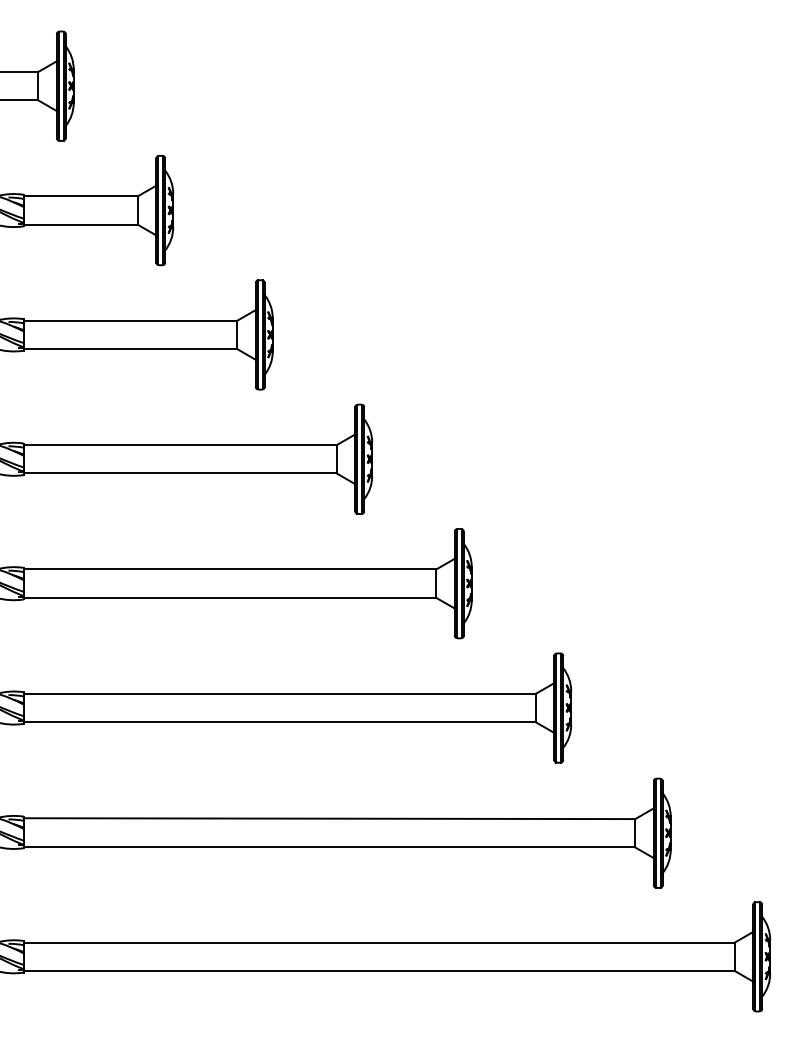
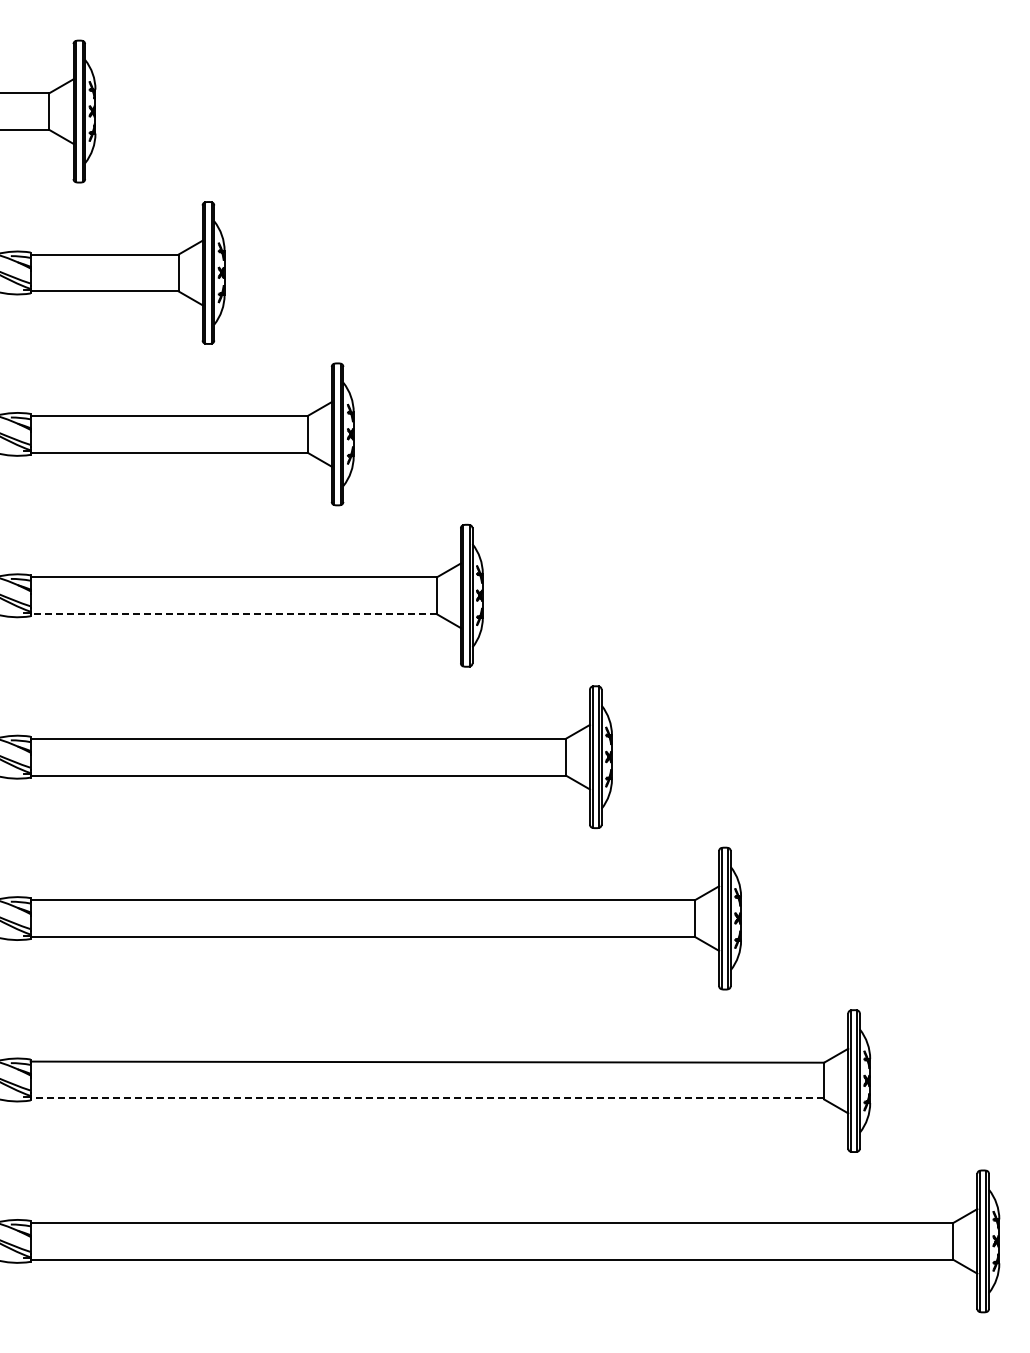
line: (180, 473) -> (233, 614), solid -> dashed
line: (329, 846) -> (427, 1098), solid -> dashed

